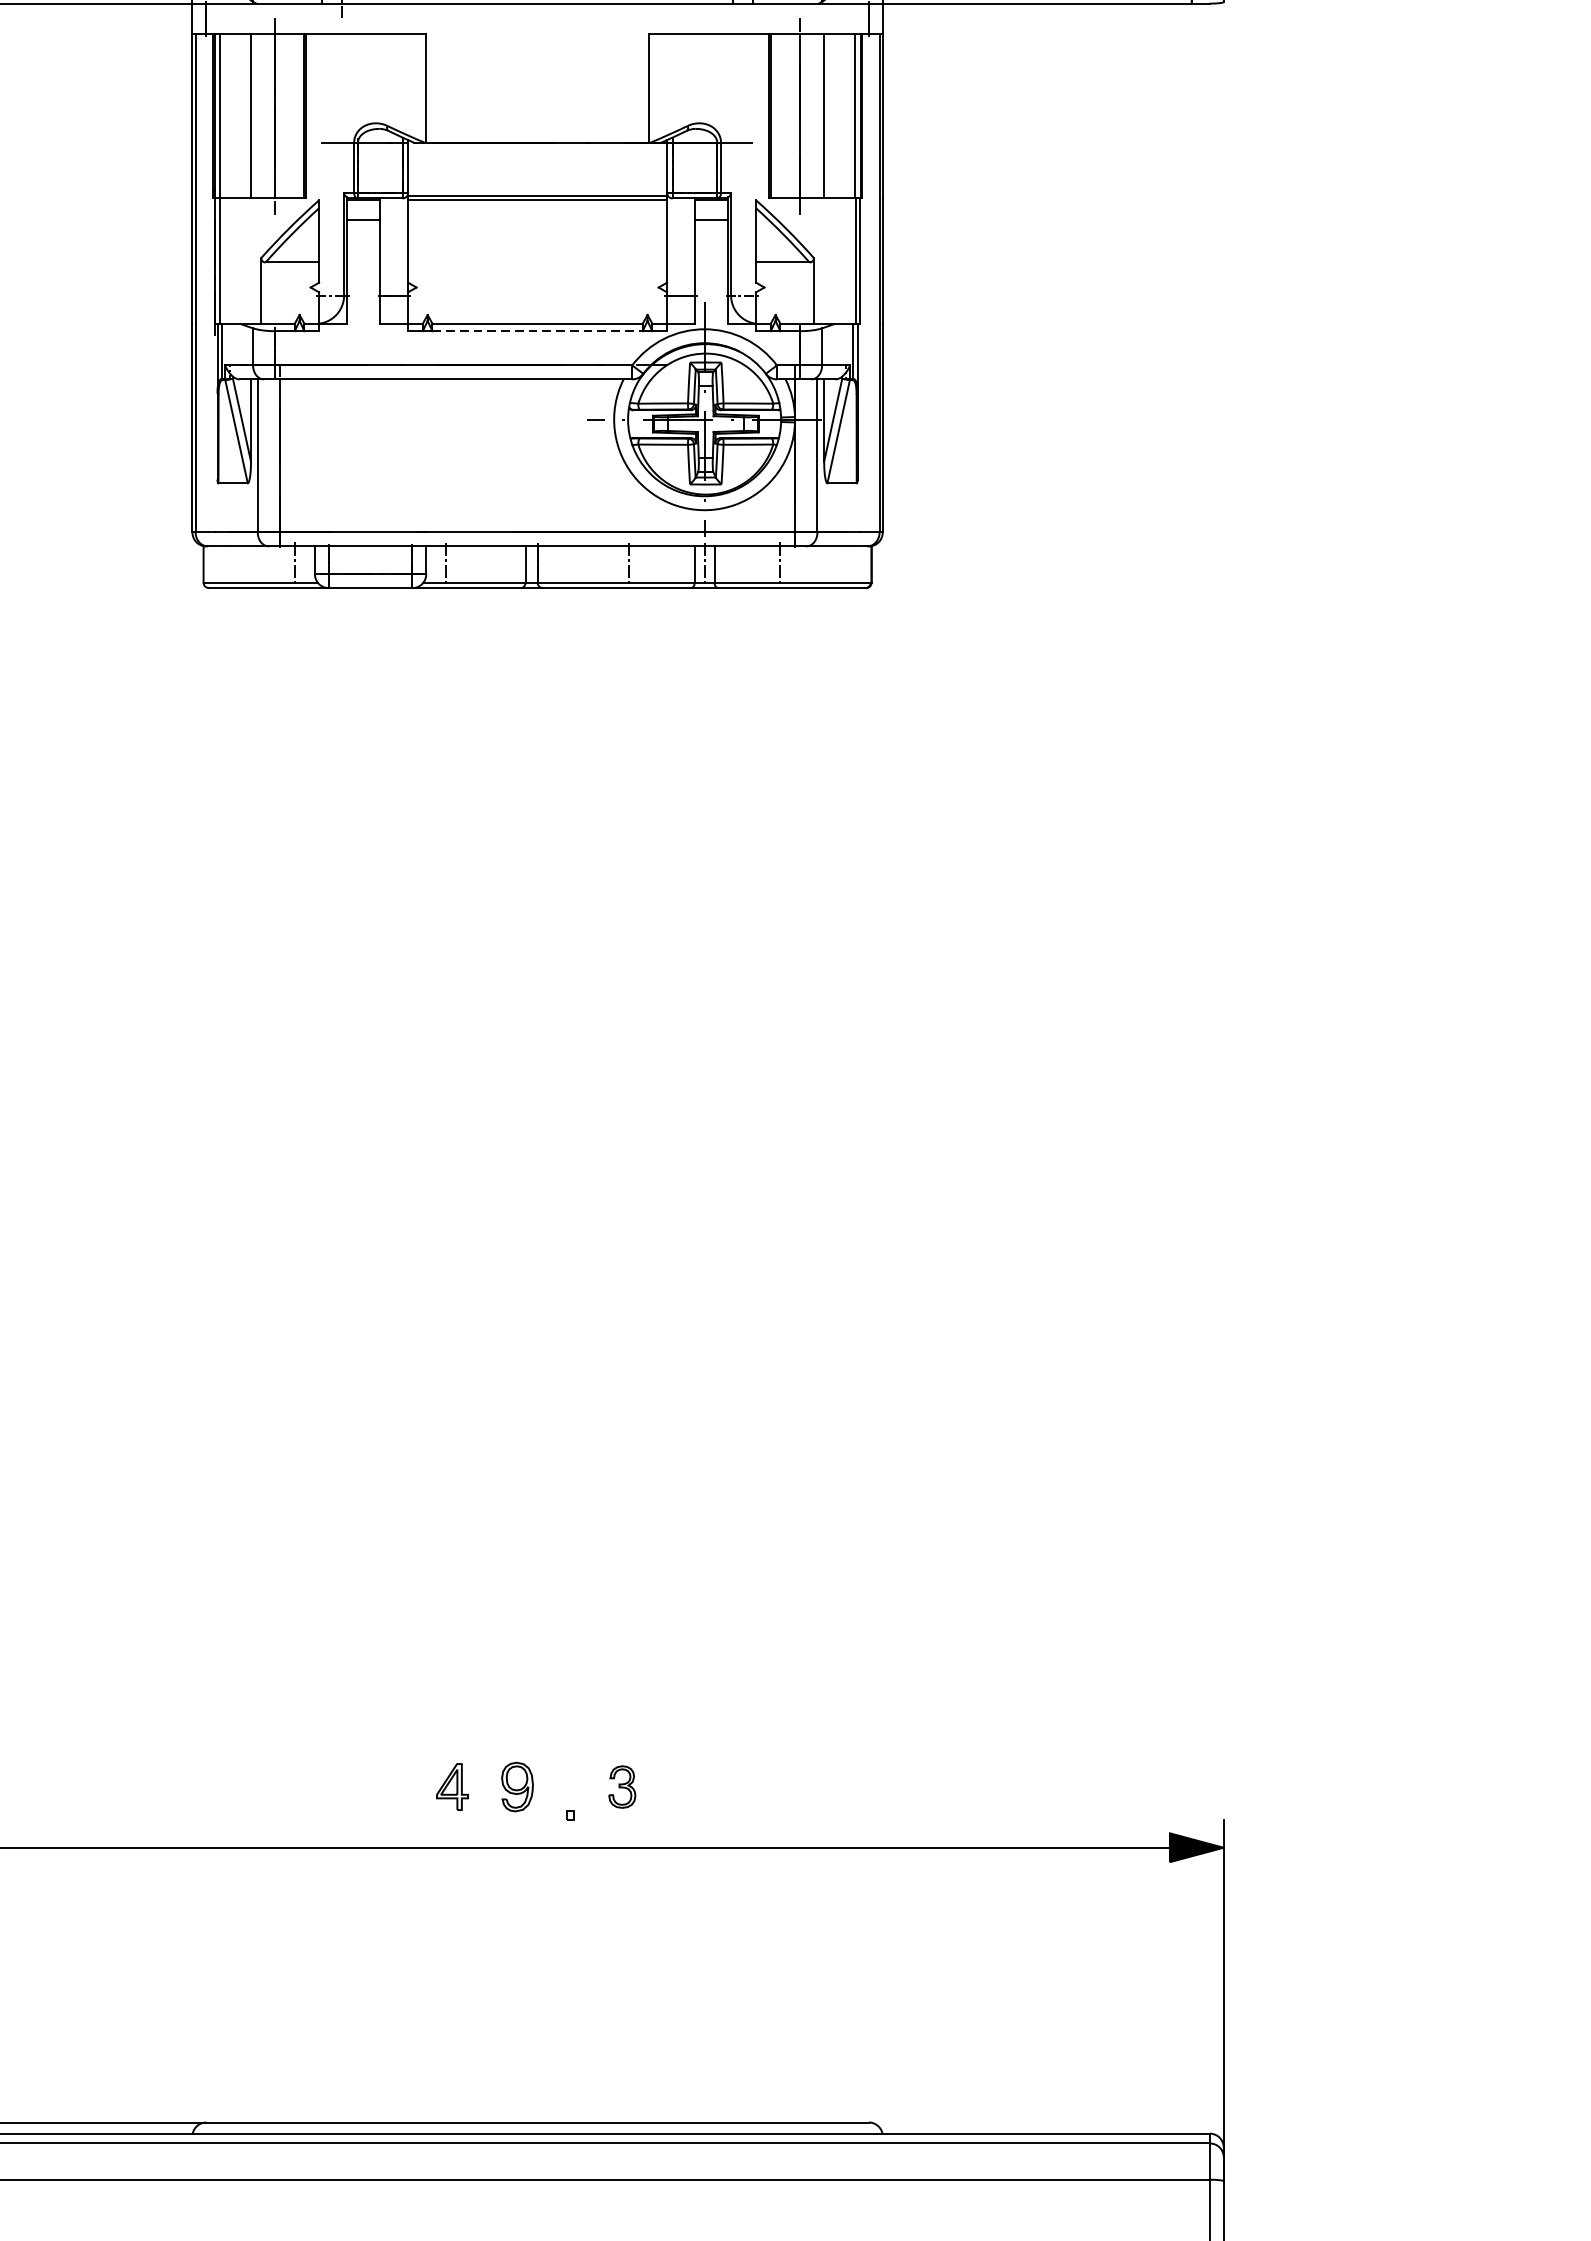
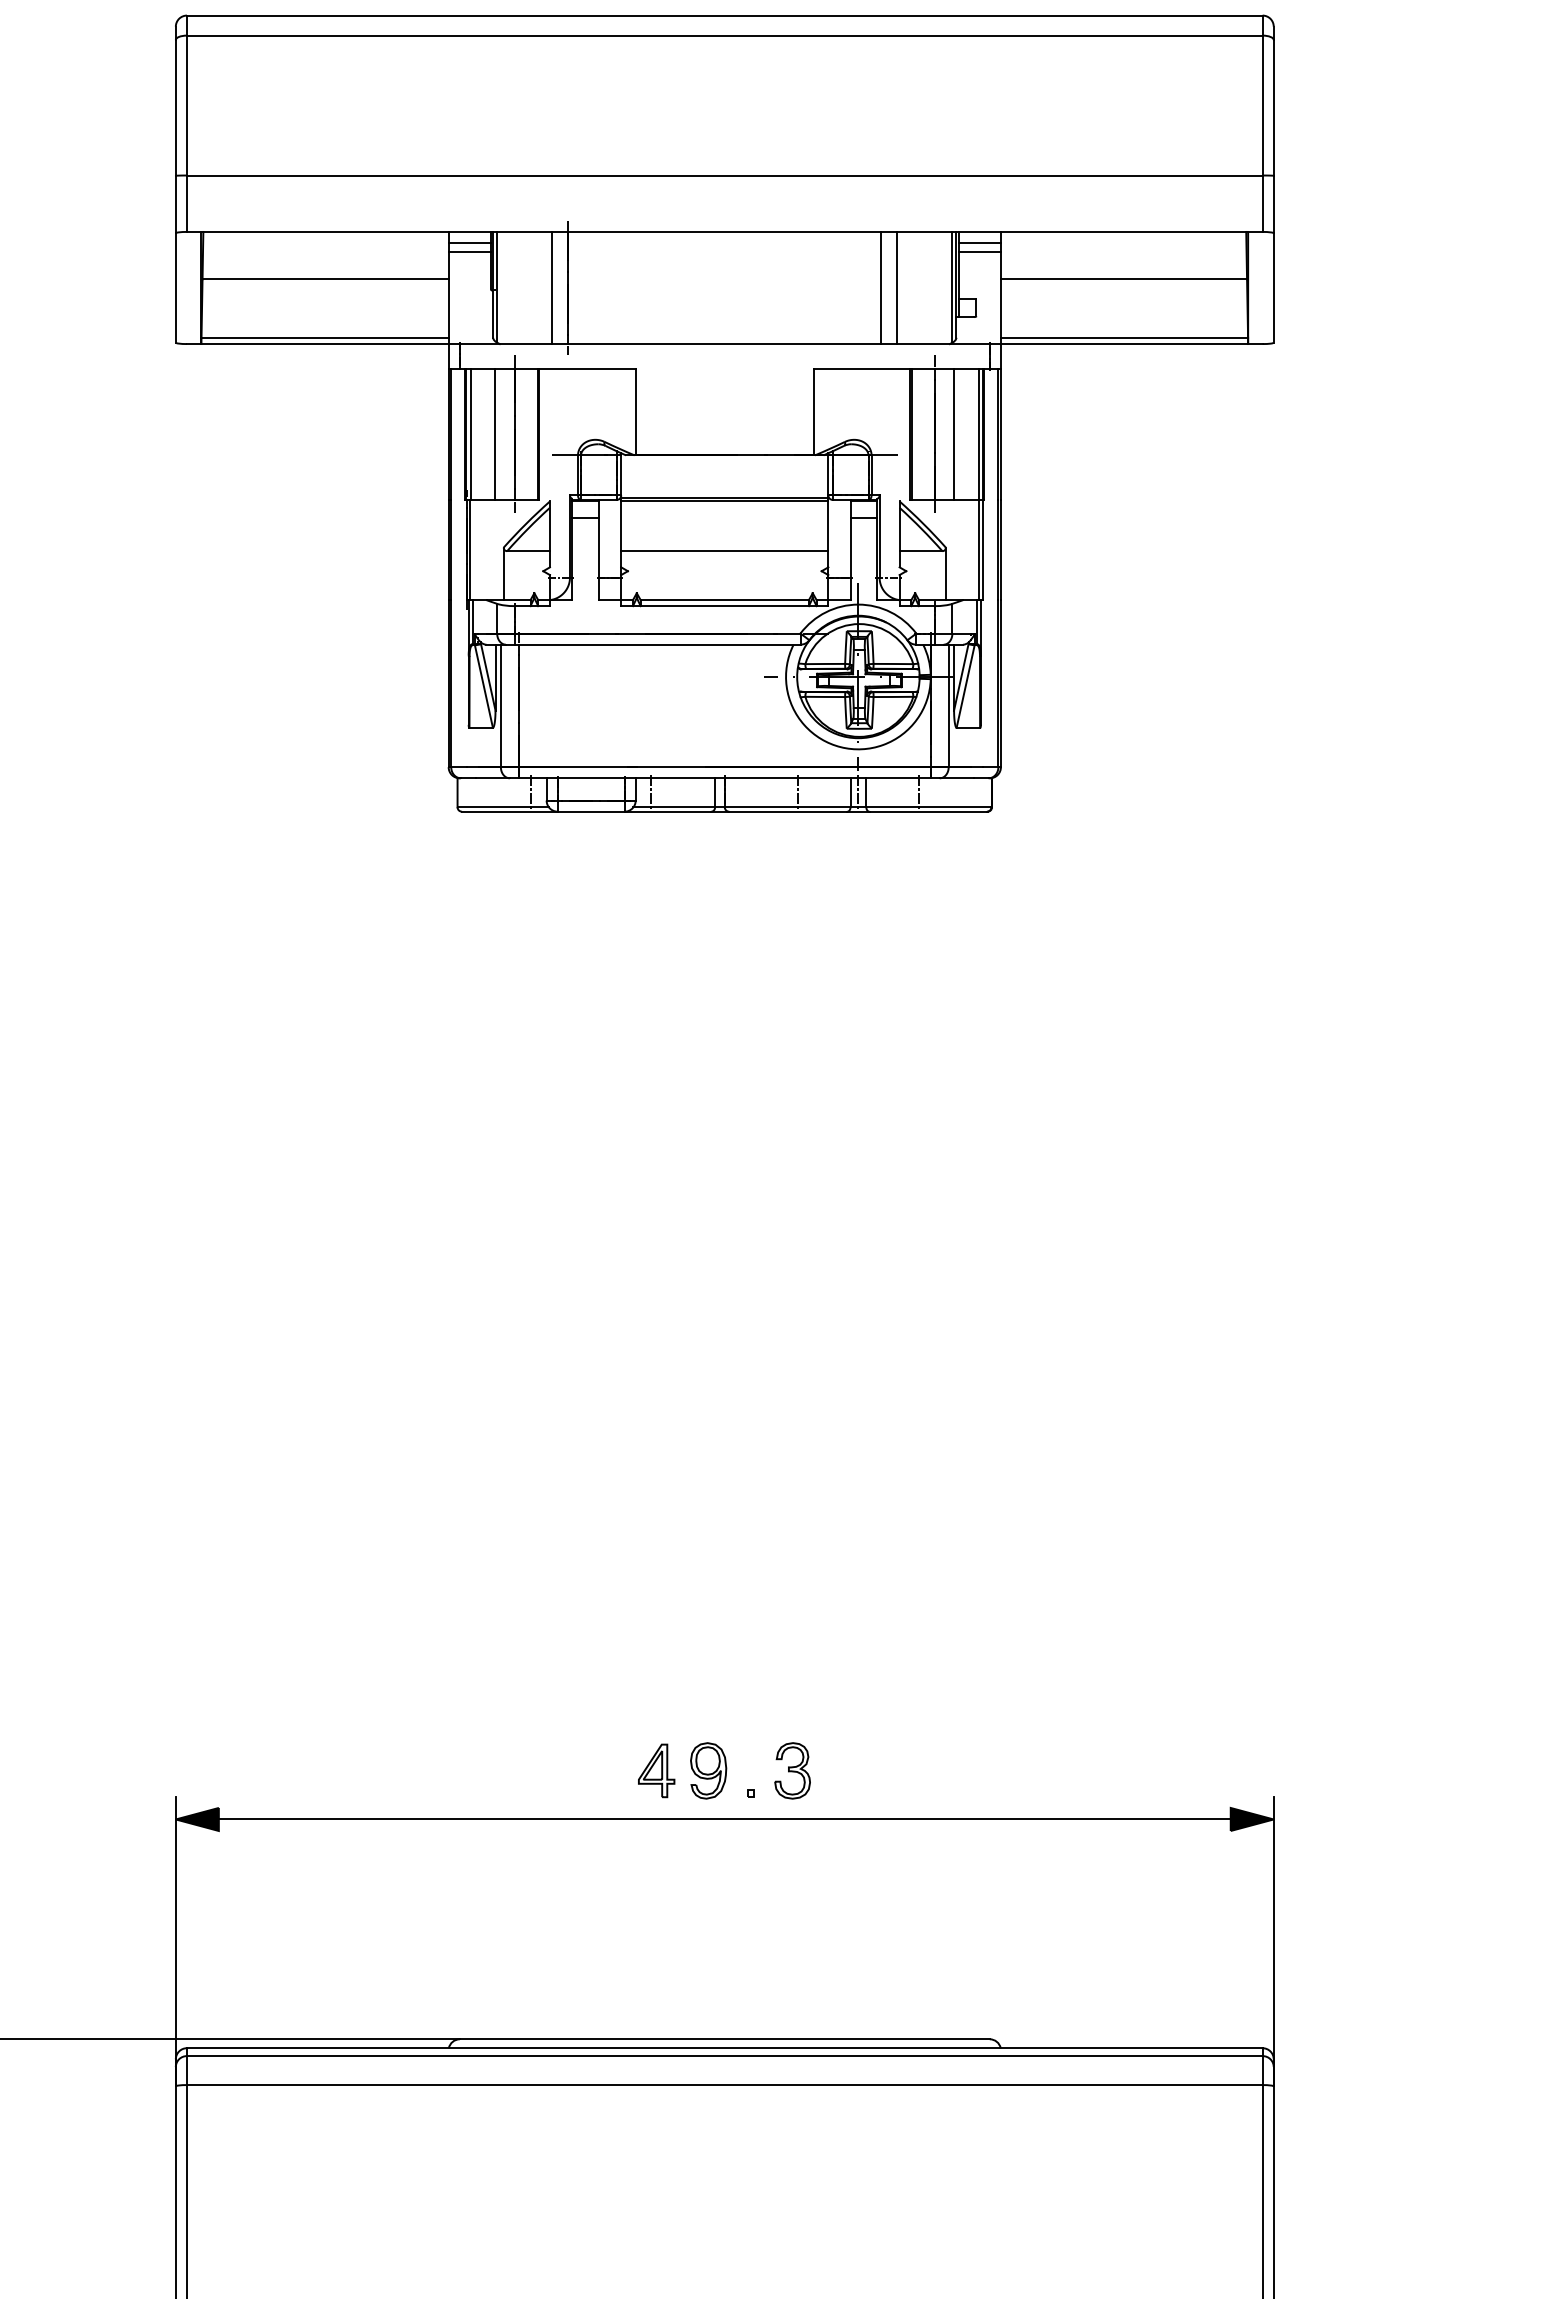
line: (537, 262) -> (724, 551), added
line: (538, 331) -> (725, 606), dashed -> solid
part: (452, 1786) -> (656, 1770), size x1.43
part: (517, 1786) -> (708, 1770), size x1.43
part: (622, 1786) -> (792, 1770), size x1.67

